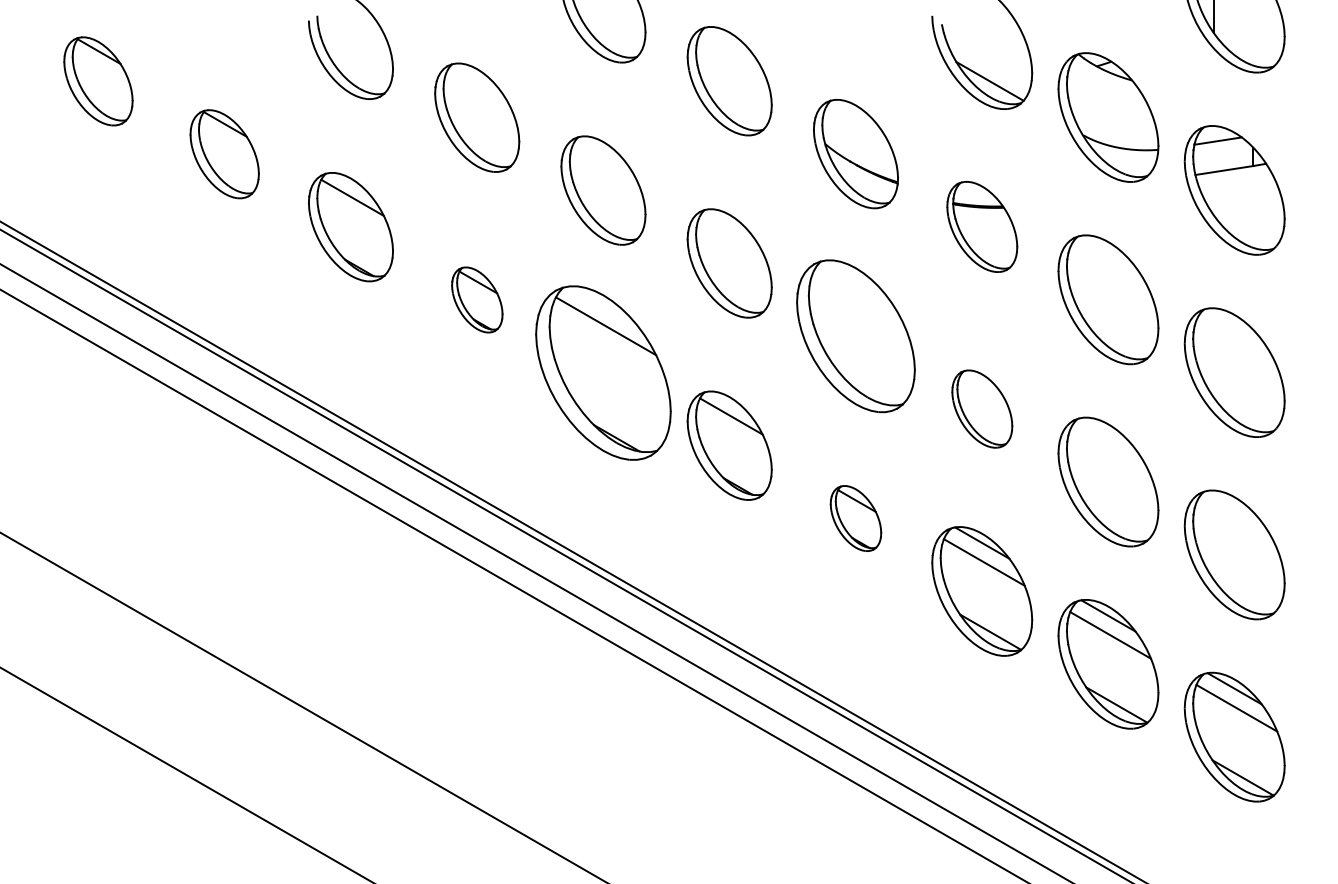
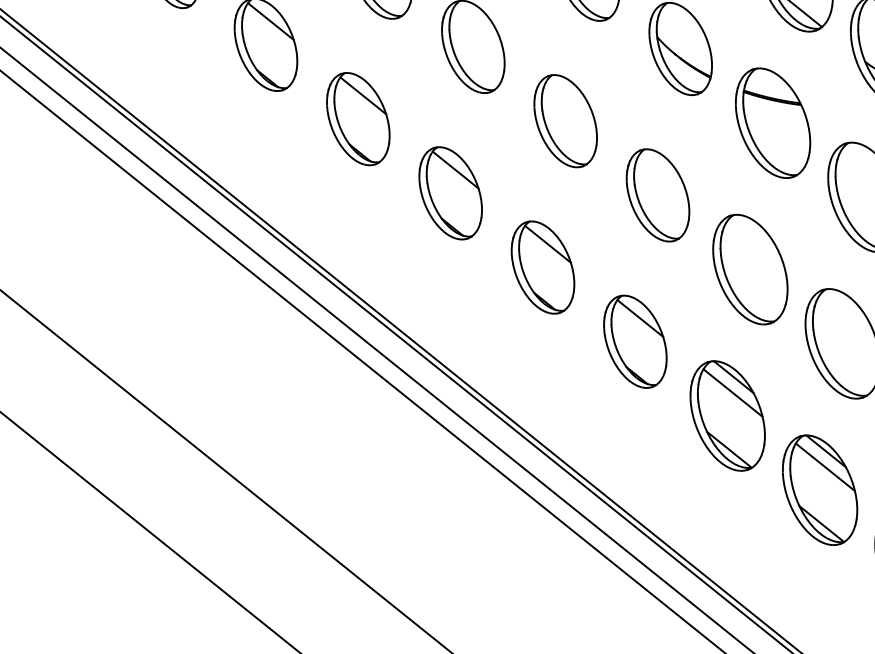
part: (982, 226) -> (773, 122), size x1.43
part: (477, 299) -> (358, 118), size x1.67
part: (855, 336) -> (657, 195), size x0.71
part: (603, 372) -> (450, 193), size x0.62
part: (982, 408) -> (750, 269), size x1.67
part: (855, 518) -> (635, 341), size x1.67

